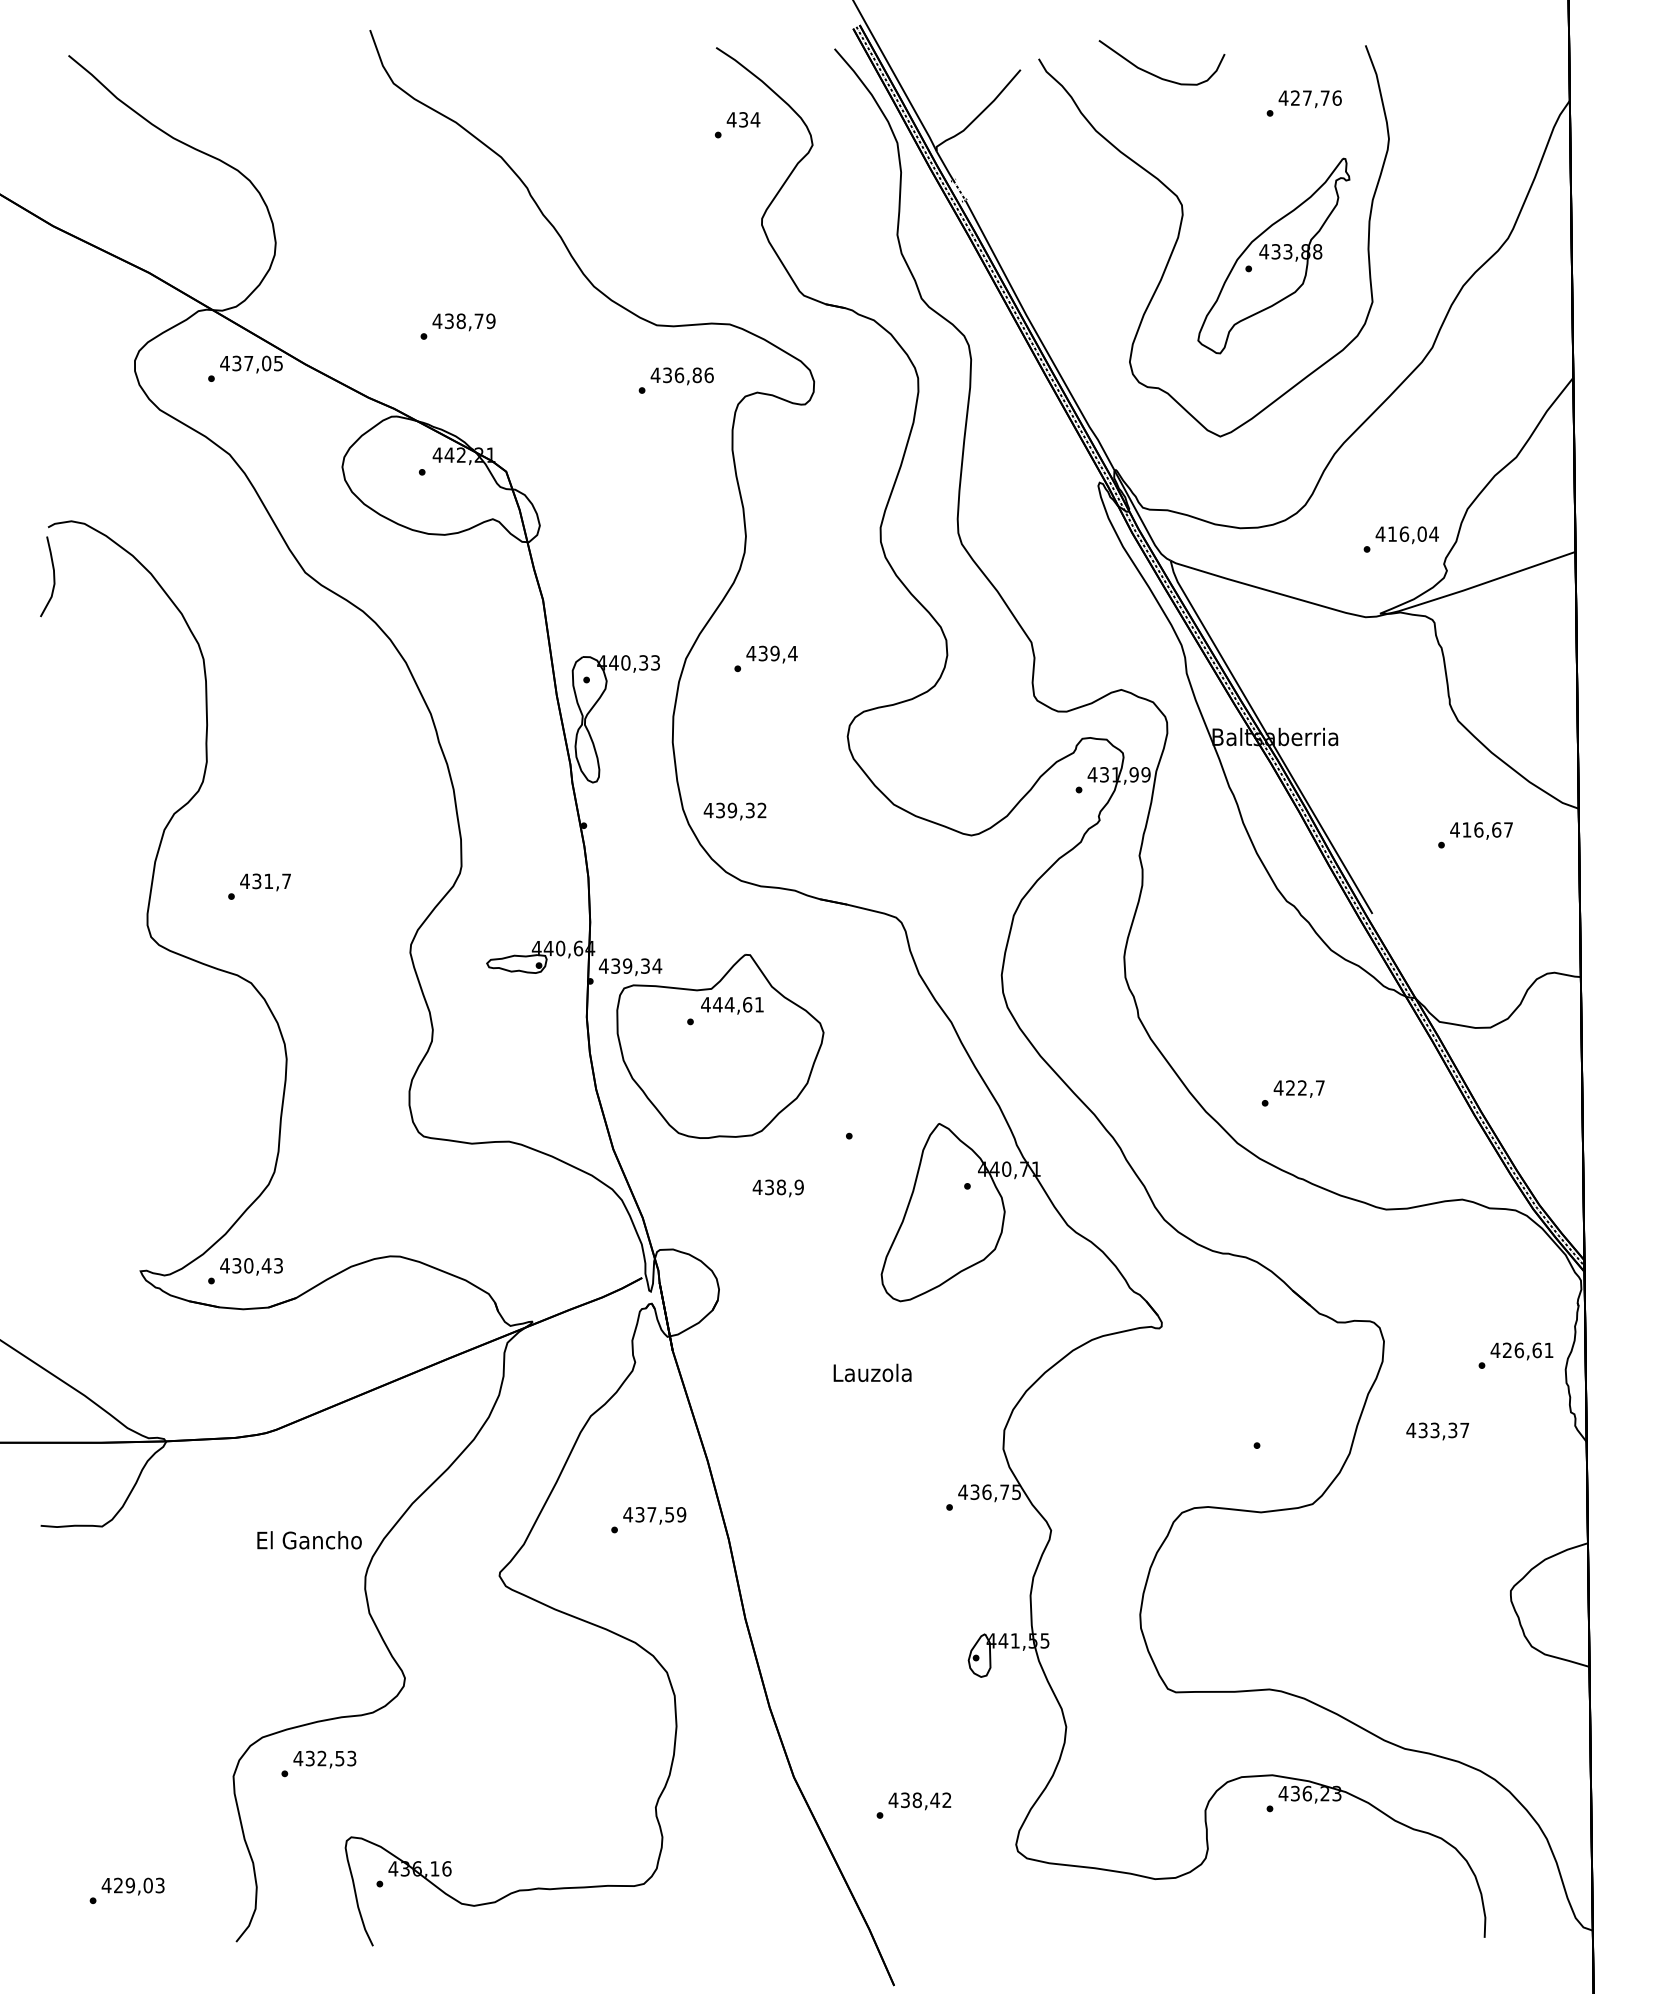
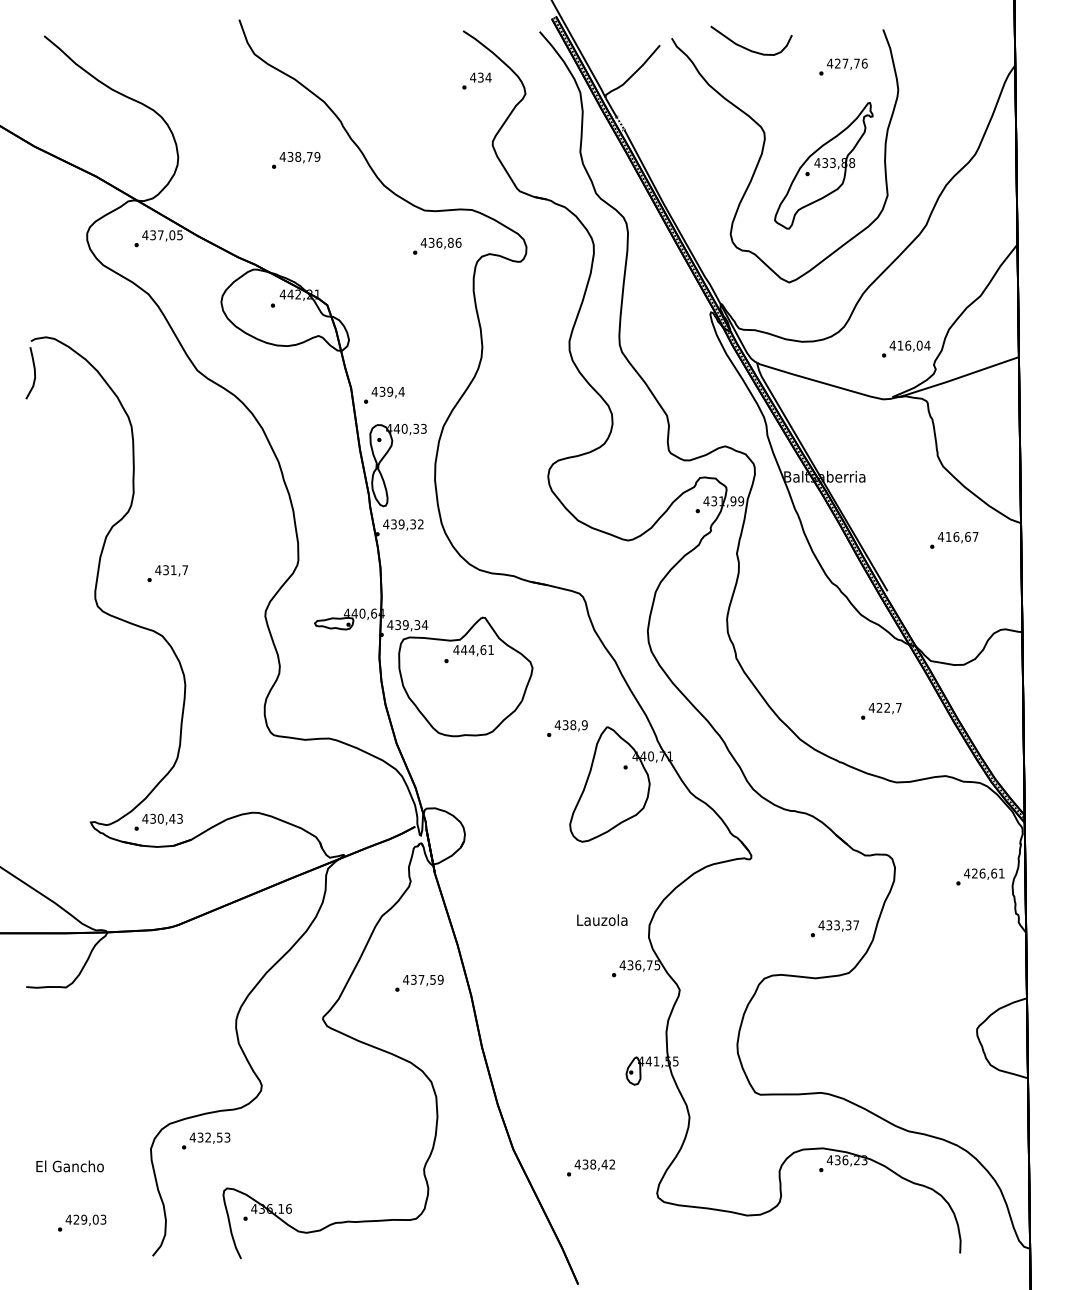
text: (458, 326) -> (296, 160), moved
text: (766, 657) -> (384, 394), moved
text: (735, 810) -> (403, 524), moved
text: (1293, 1092) -> (881, 710), moved
text: (777, 1187) -> (570, 725), moved
text: (872, 1371) -> (602, 919), moved
text: (1437, 1430) -> (838, 925), moved
text: (308, 1540) -> (69, 1166), moved

